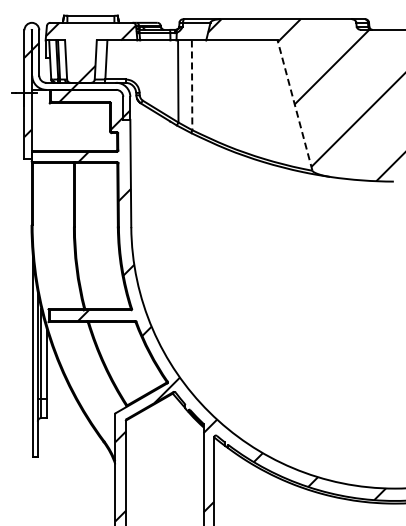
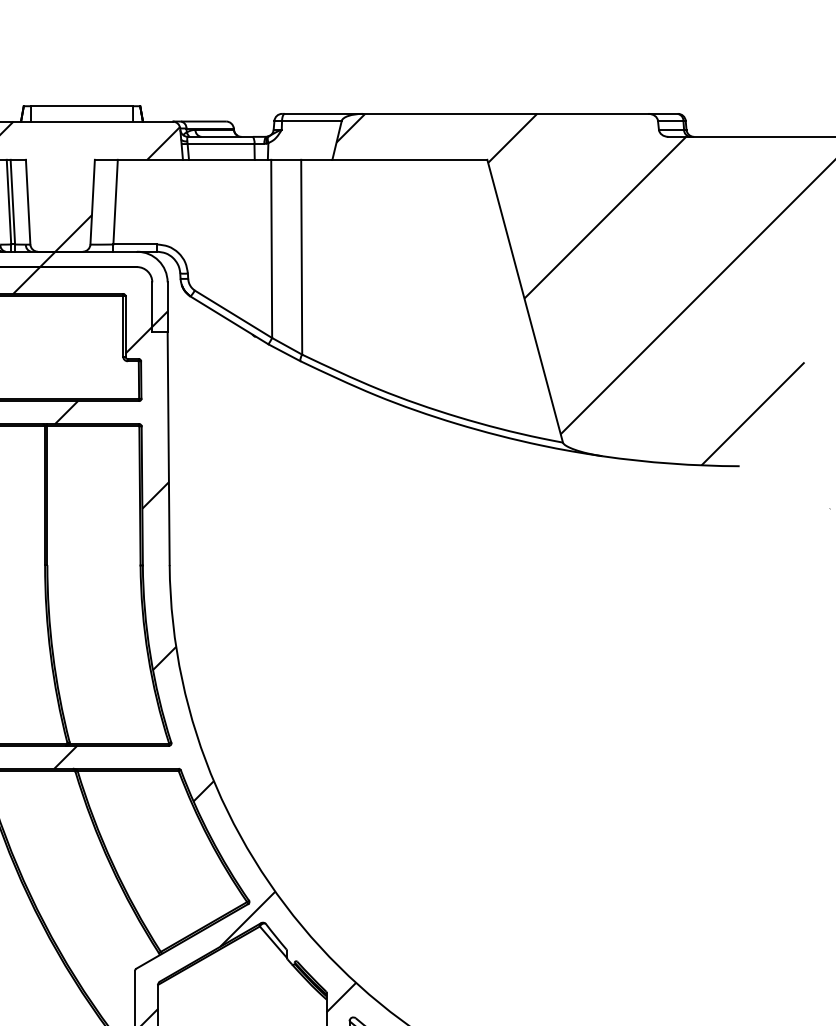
line: (192, 85) -> (302, 257), dashed -> solid
line: (294, 105) -> (523, 300), dashed -> solid

